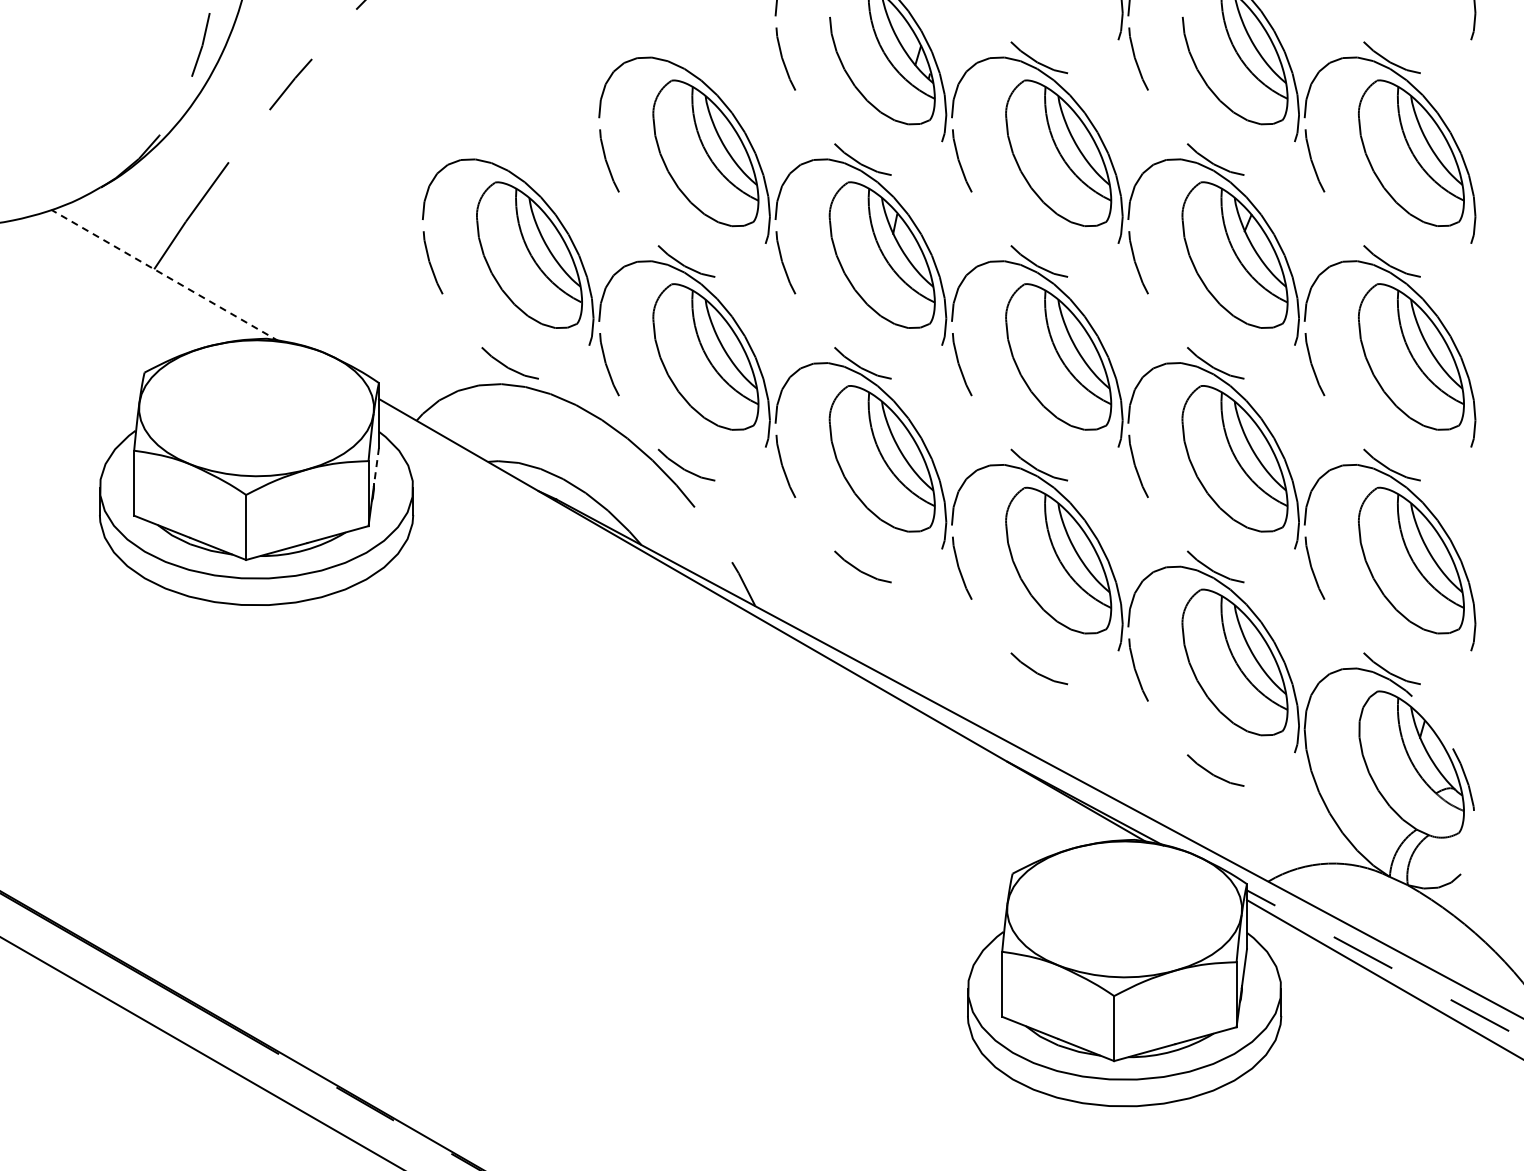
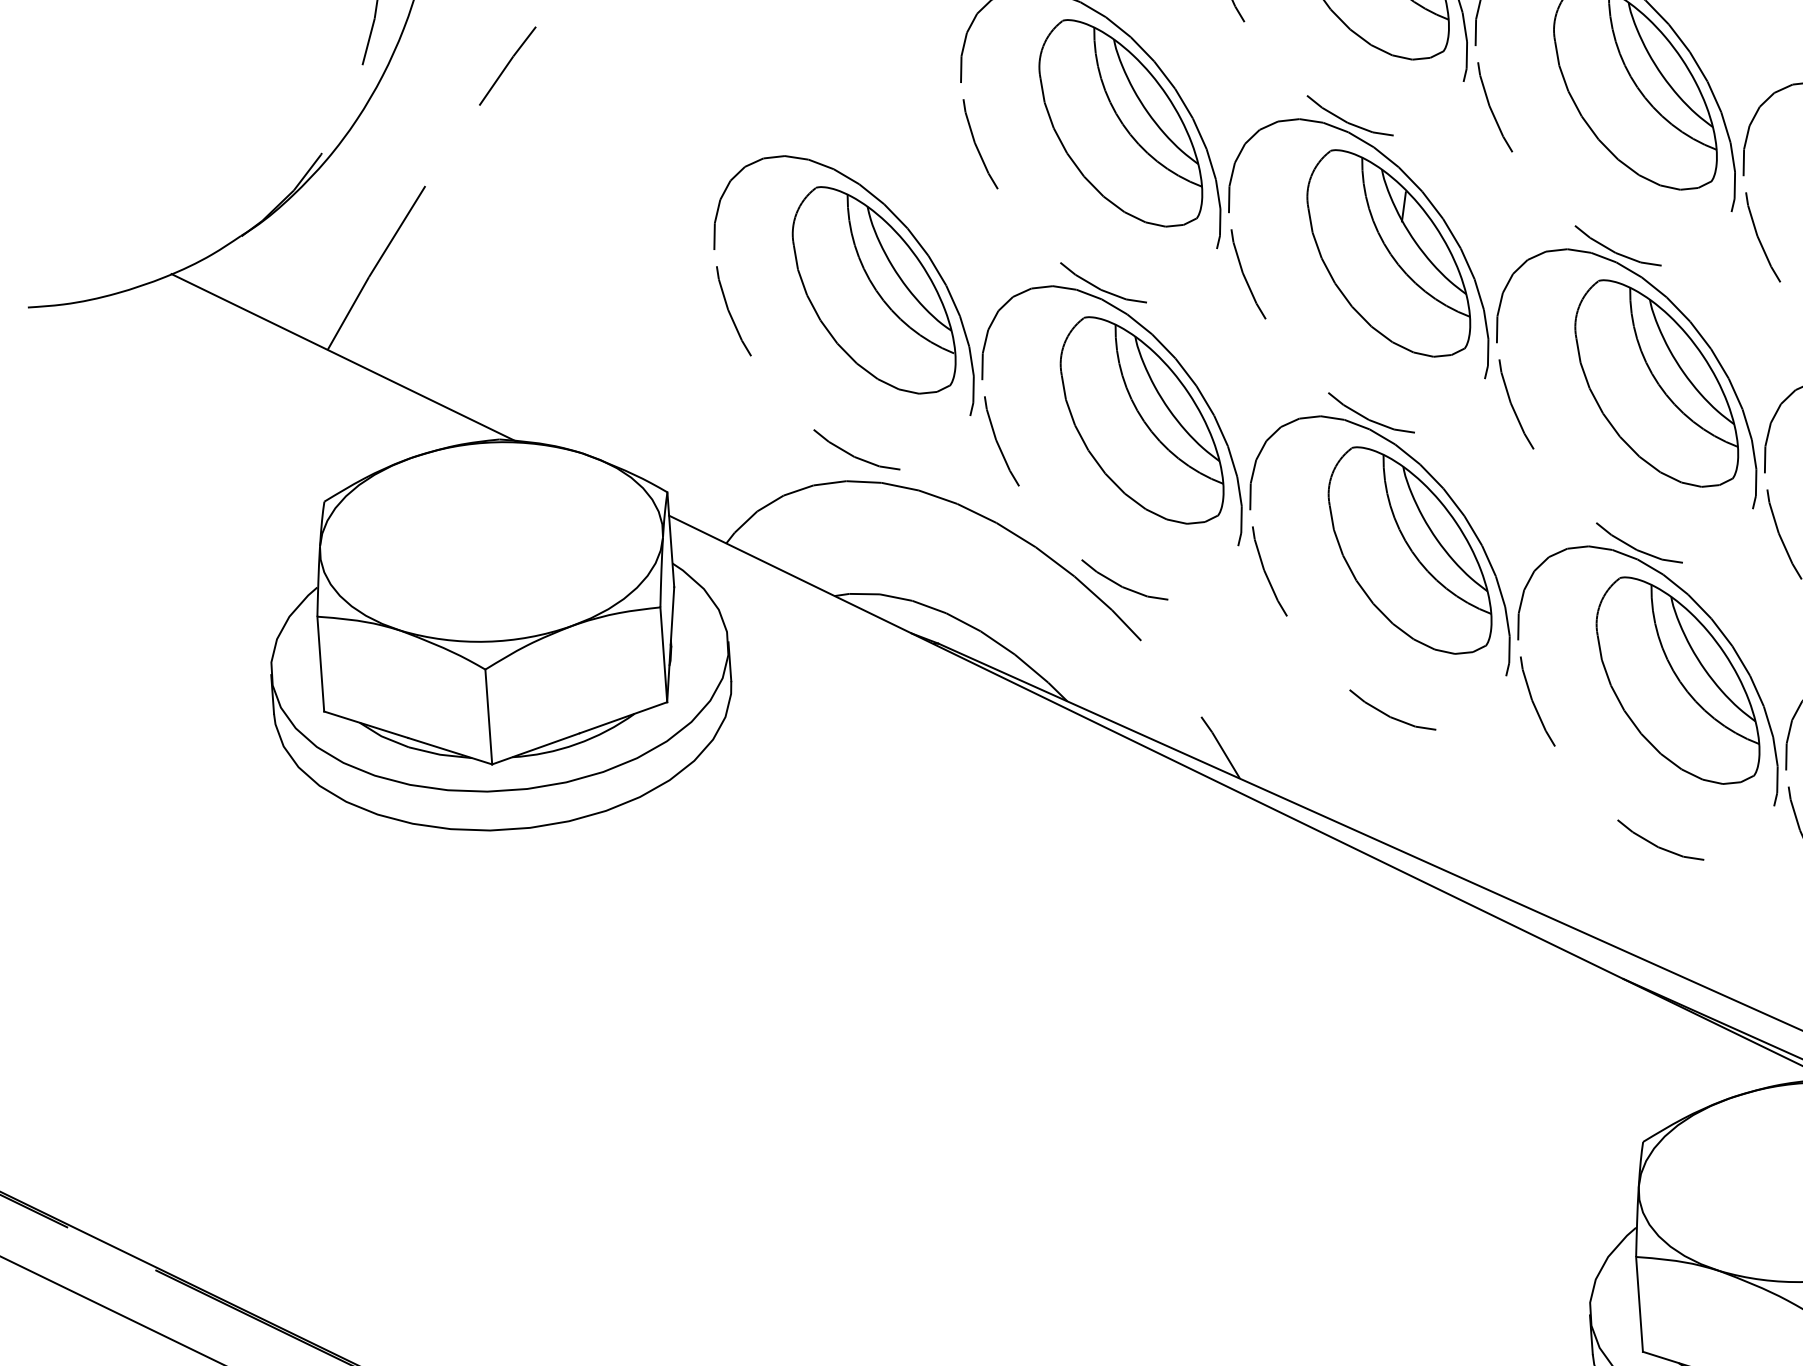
line: (164, 275) -> (343, 357), dashed -> solid
line: (376, 467) -> (672, 615), dashed -> solid

